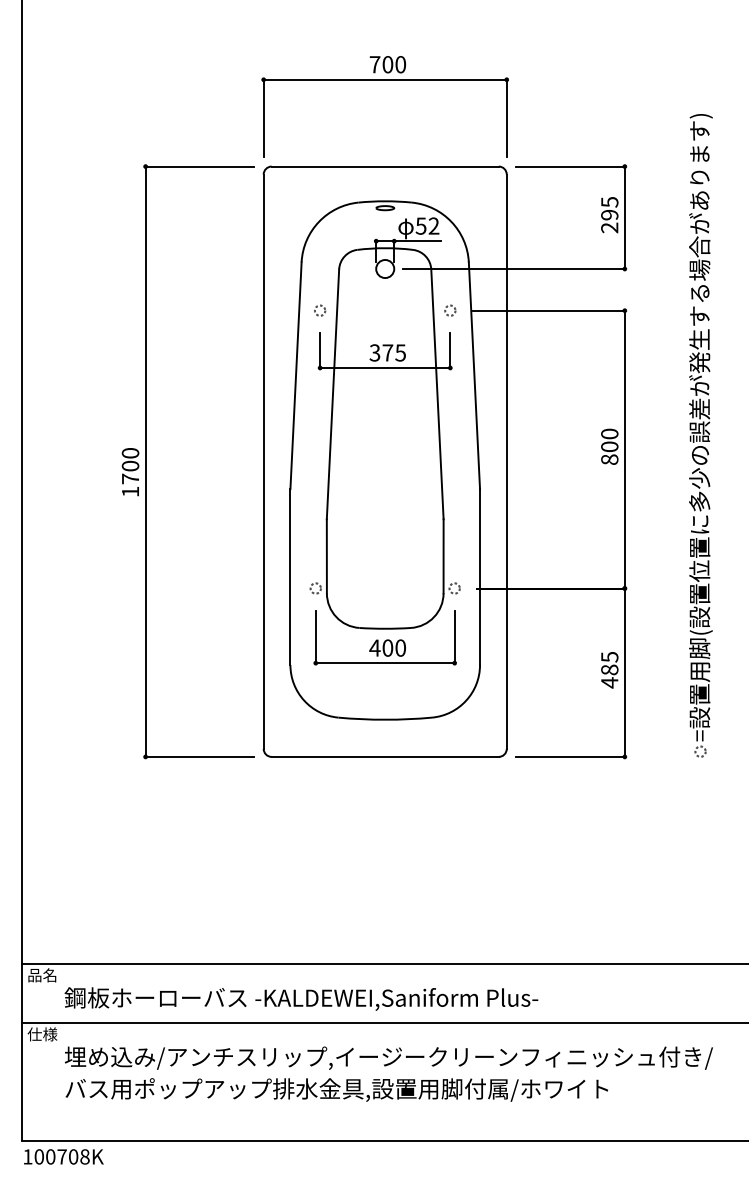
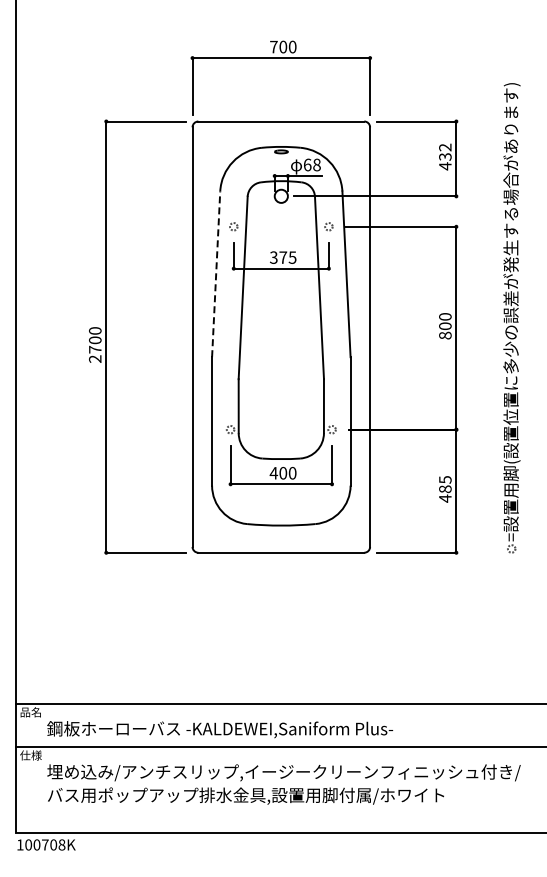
text: (609, 214) -> (445, 156), 295 -> 432
text: (426, 225) -> (311, 164), 52 -> 68
line: (296, 376) -> (216, 274), solid -> dashed
text: (130, 490) -> (95, 358), 1700 -> 2700

